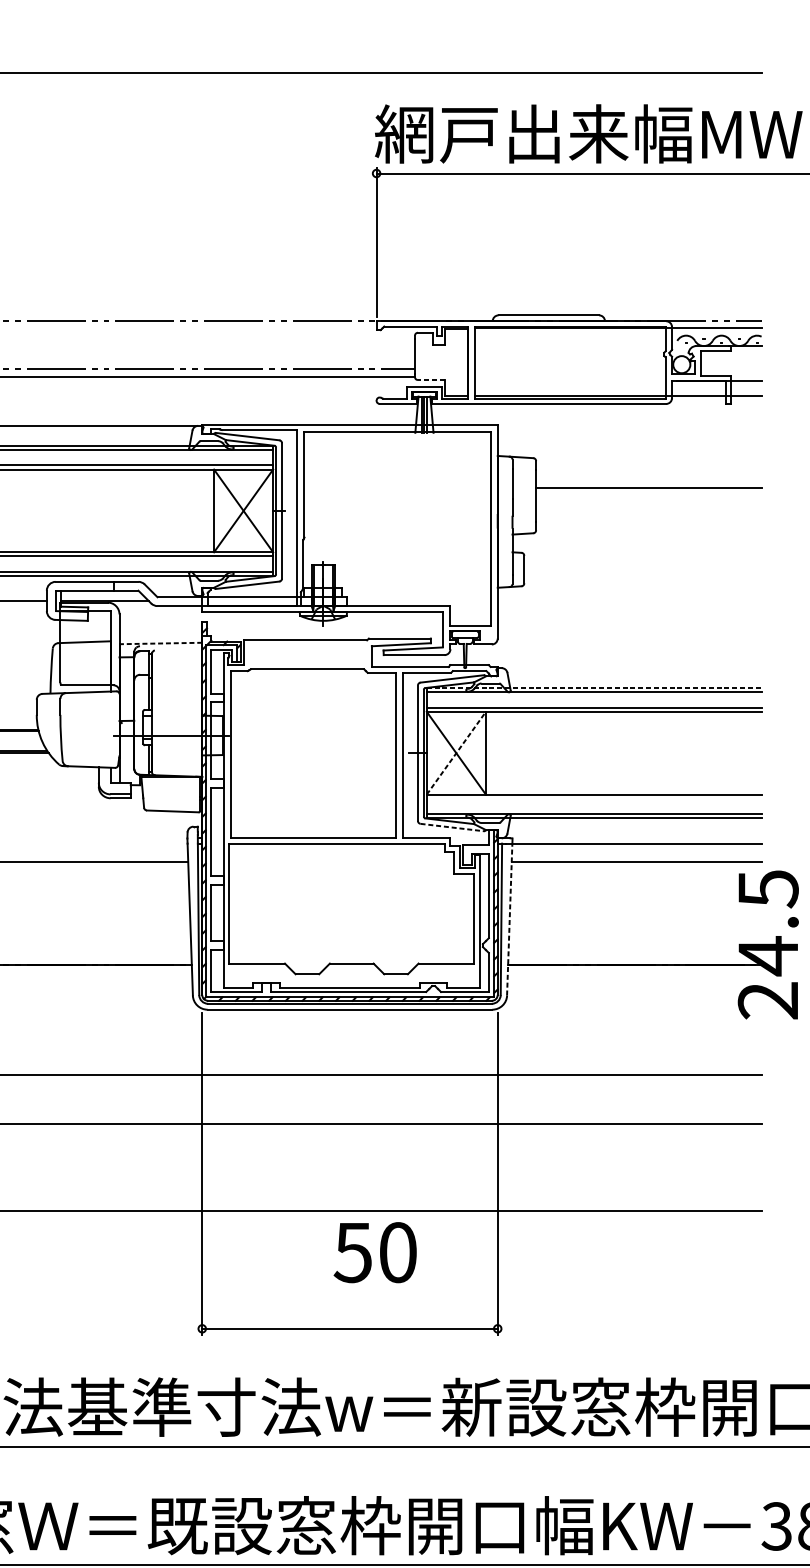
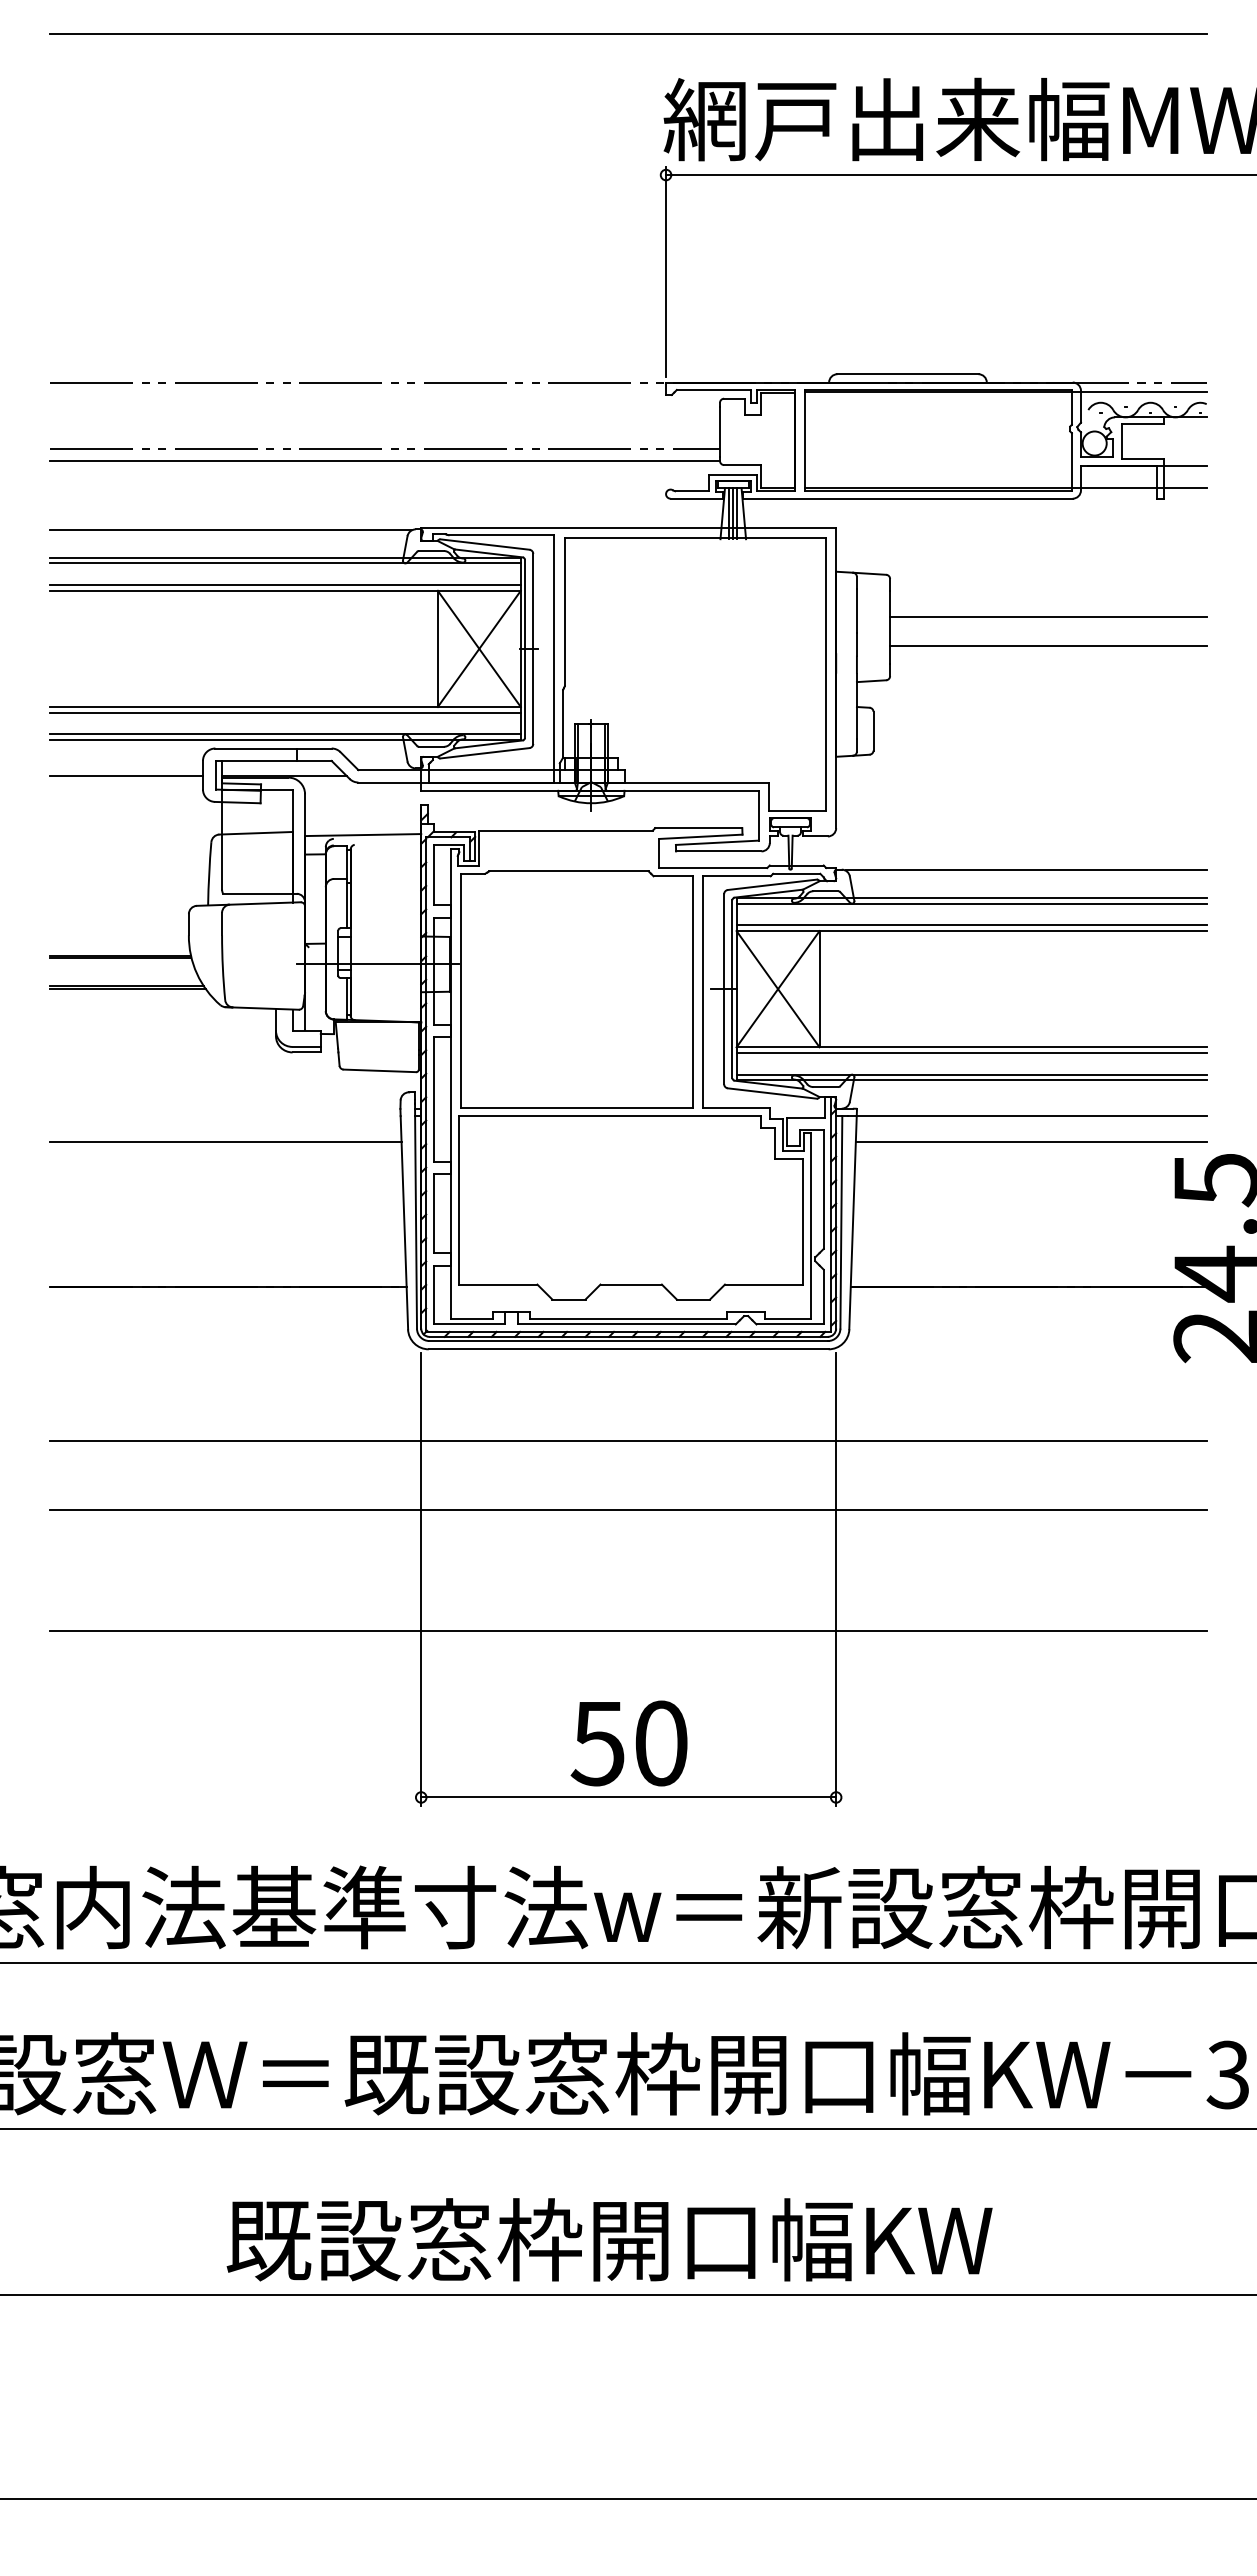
line: (431, 380) -> (742, 465), dashed -> solid
line: (648, 508) -> (1048, 645), added
line: (160, 643) -> (362, 835), dashed -> solid
line: (633, 668) -> (1026, 870), added
line: (594, 687) -> (972, 897), dashed -> solid
line: (456, 752) -> (778, 988), dashed -> solid
line: (594, 799) -> (971, 1053), added
line: (452, 827) -> (772, 1093), dashed -> solid
line: (510, 919) -> (853, 1222), dashed -> solid
text: (374, 1252) -> (628, 1743), moved

